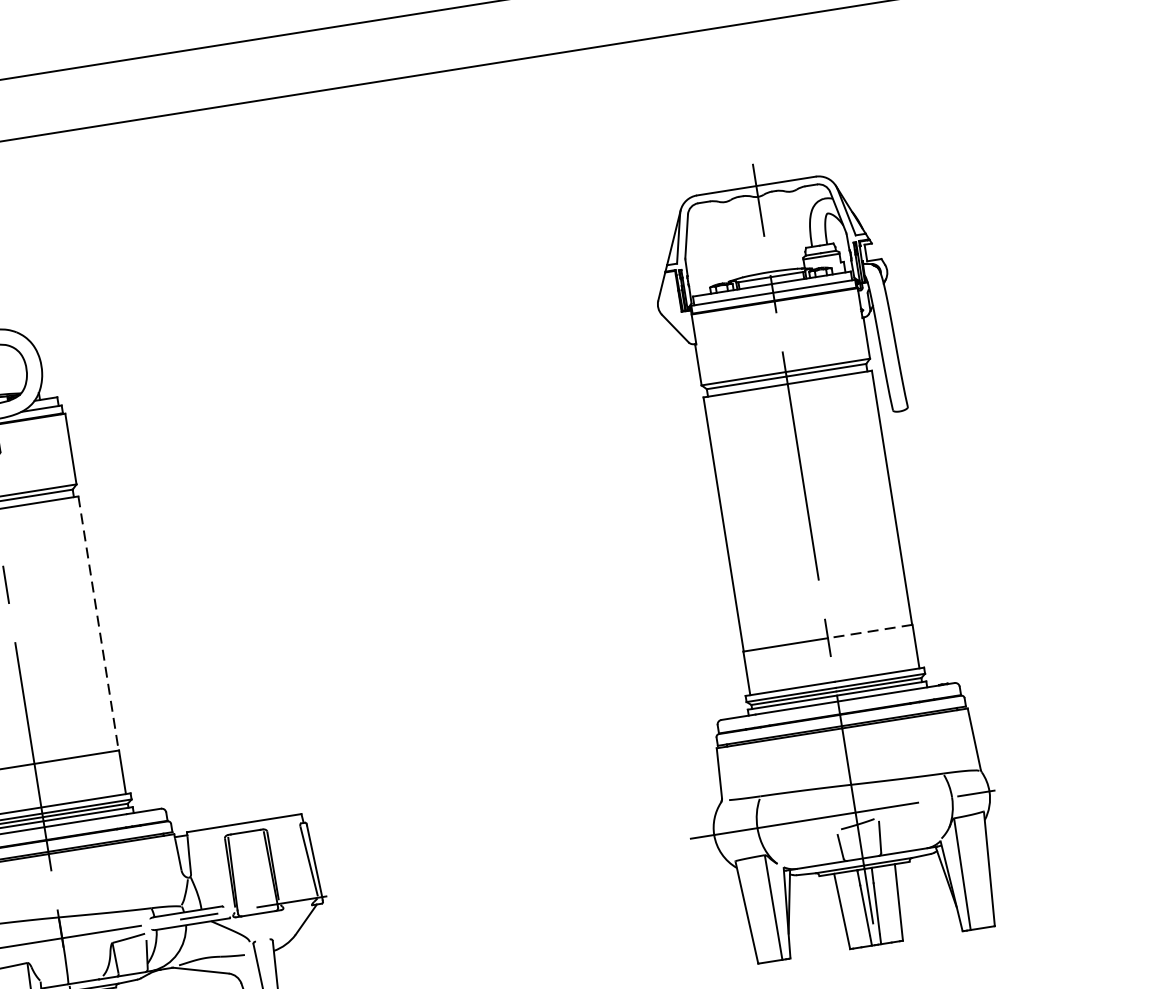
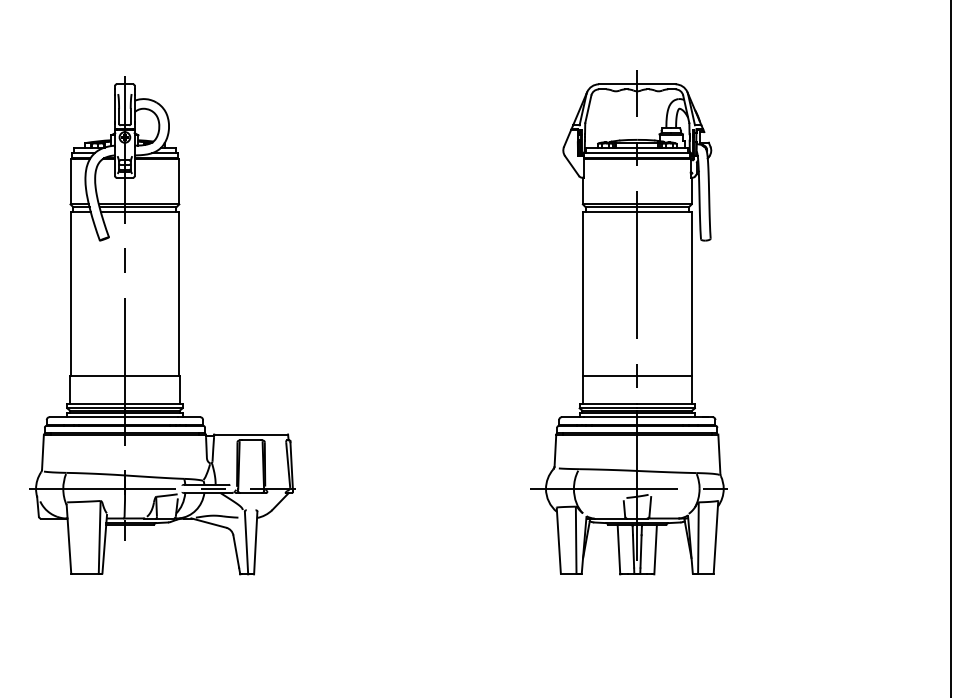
line: (98, 623) -> (179, 294), dashed -> solid
line: (870, 631) -> (664, 376), dashed -> solid

